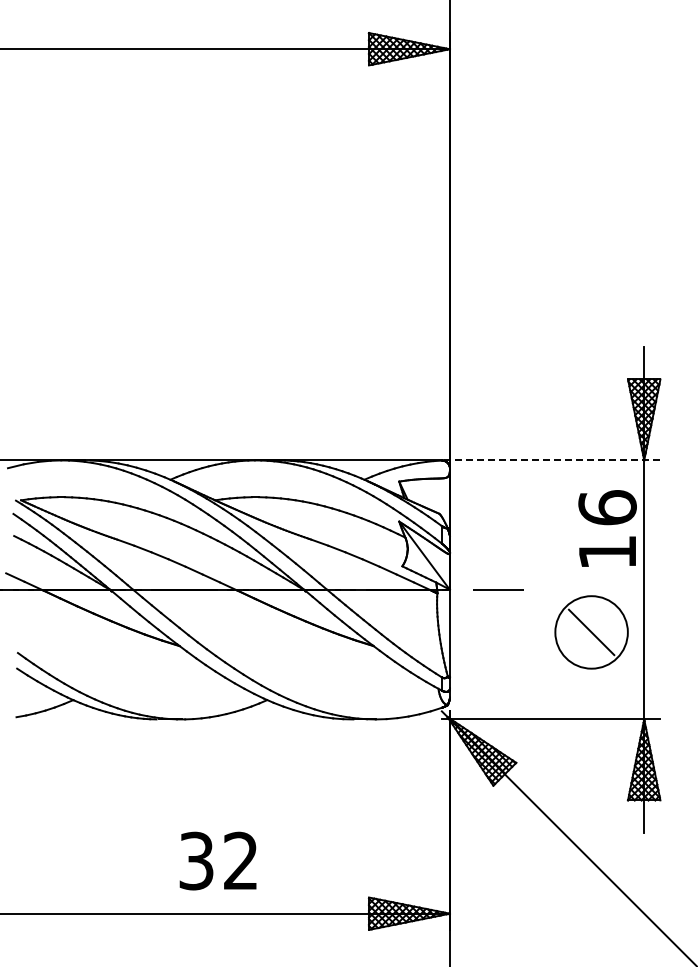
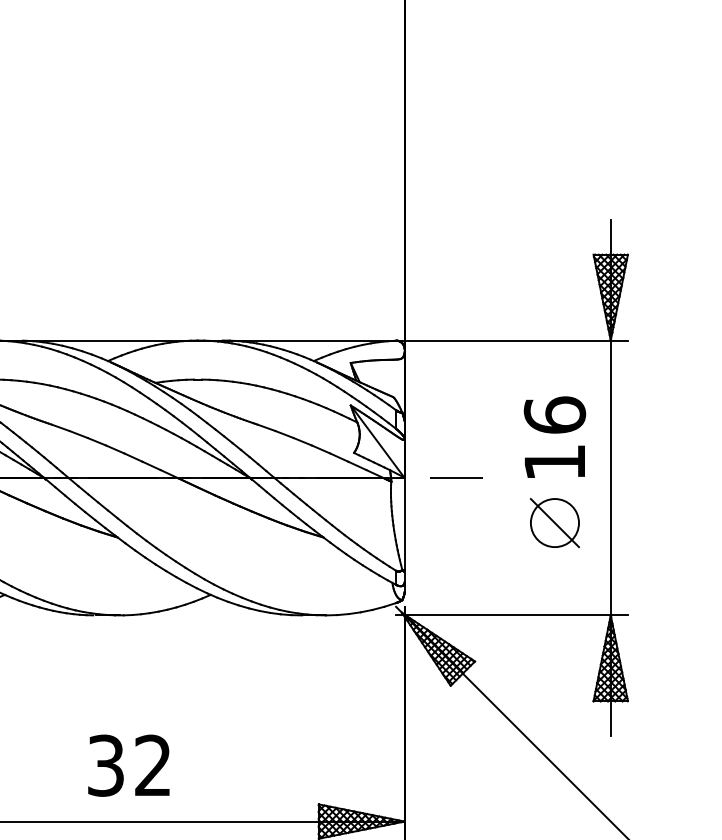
line: (550, 460) -> (511, 340), dashed -> solid
text: (607, 528) -> (554, 437), moved
circle: (591, 632) -> (554, 523), size x0.62
text: (217, 860) -> (128, 765), moved

